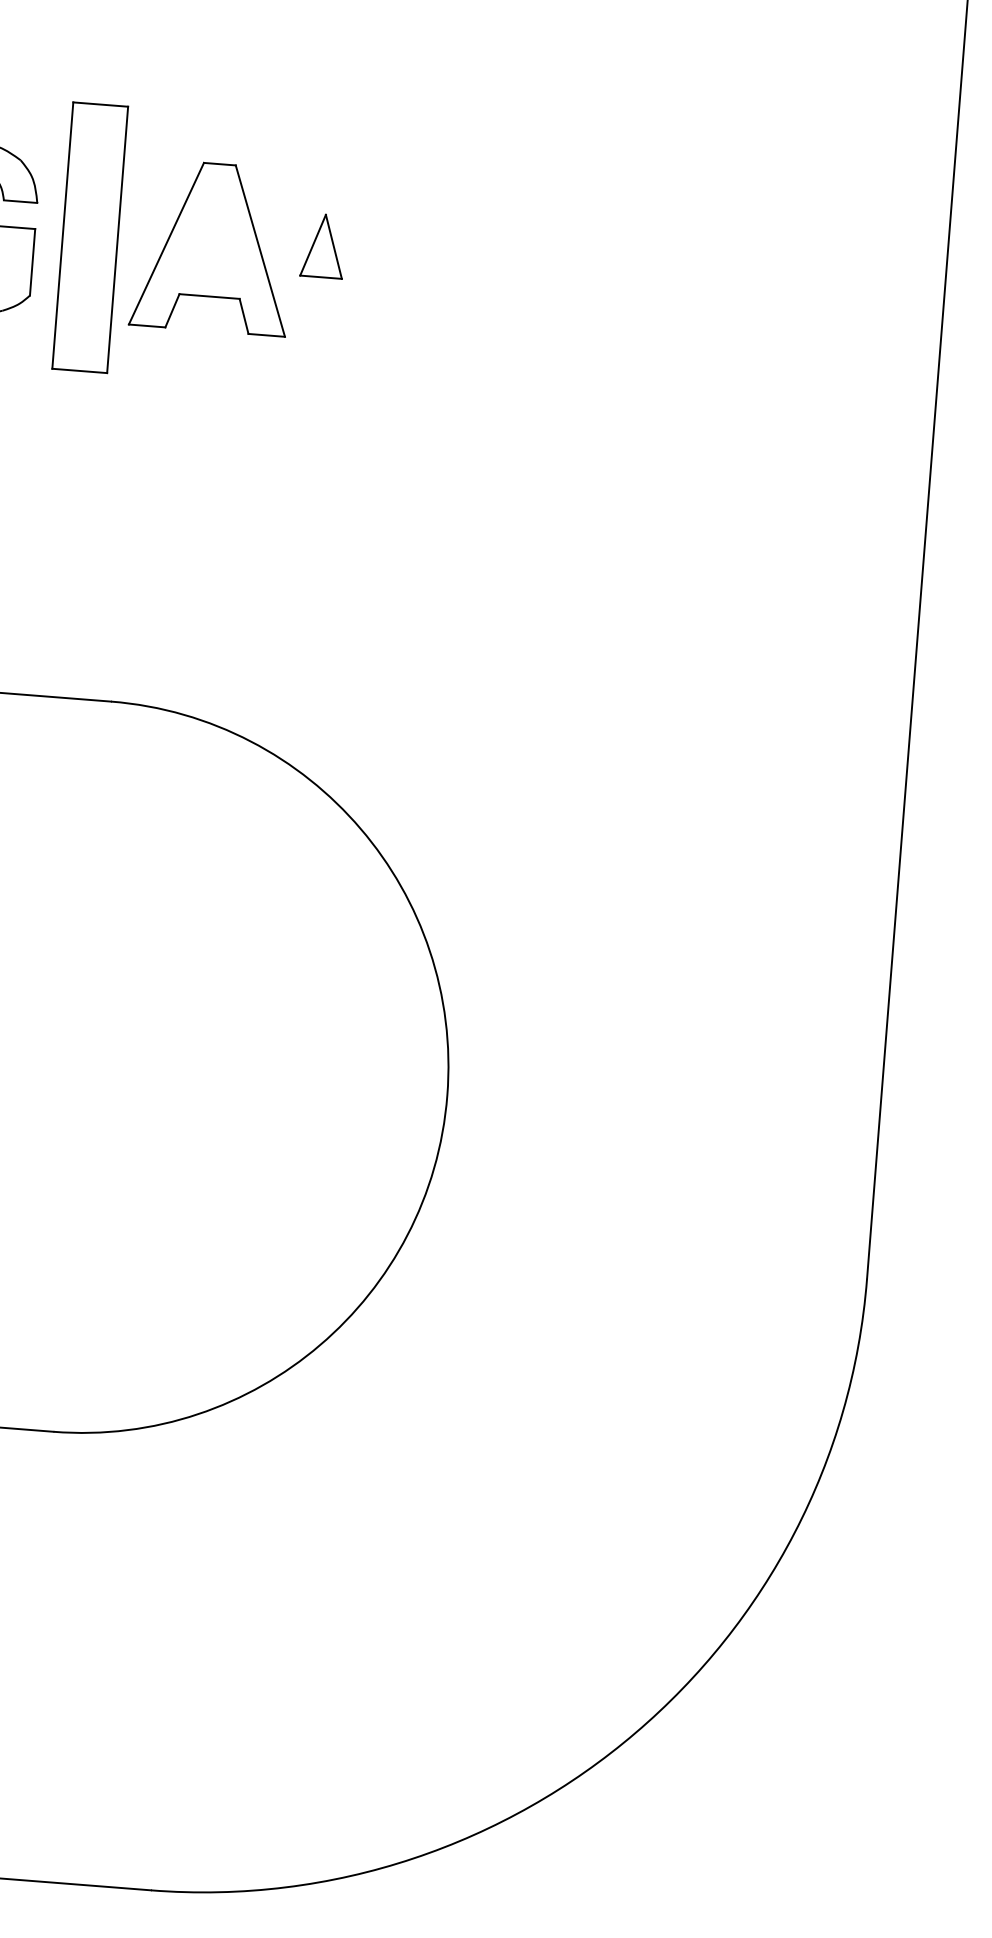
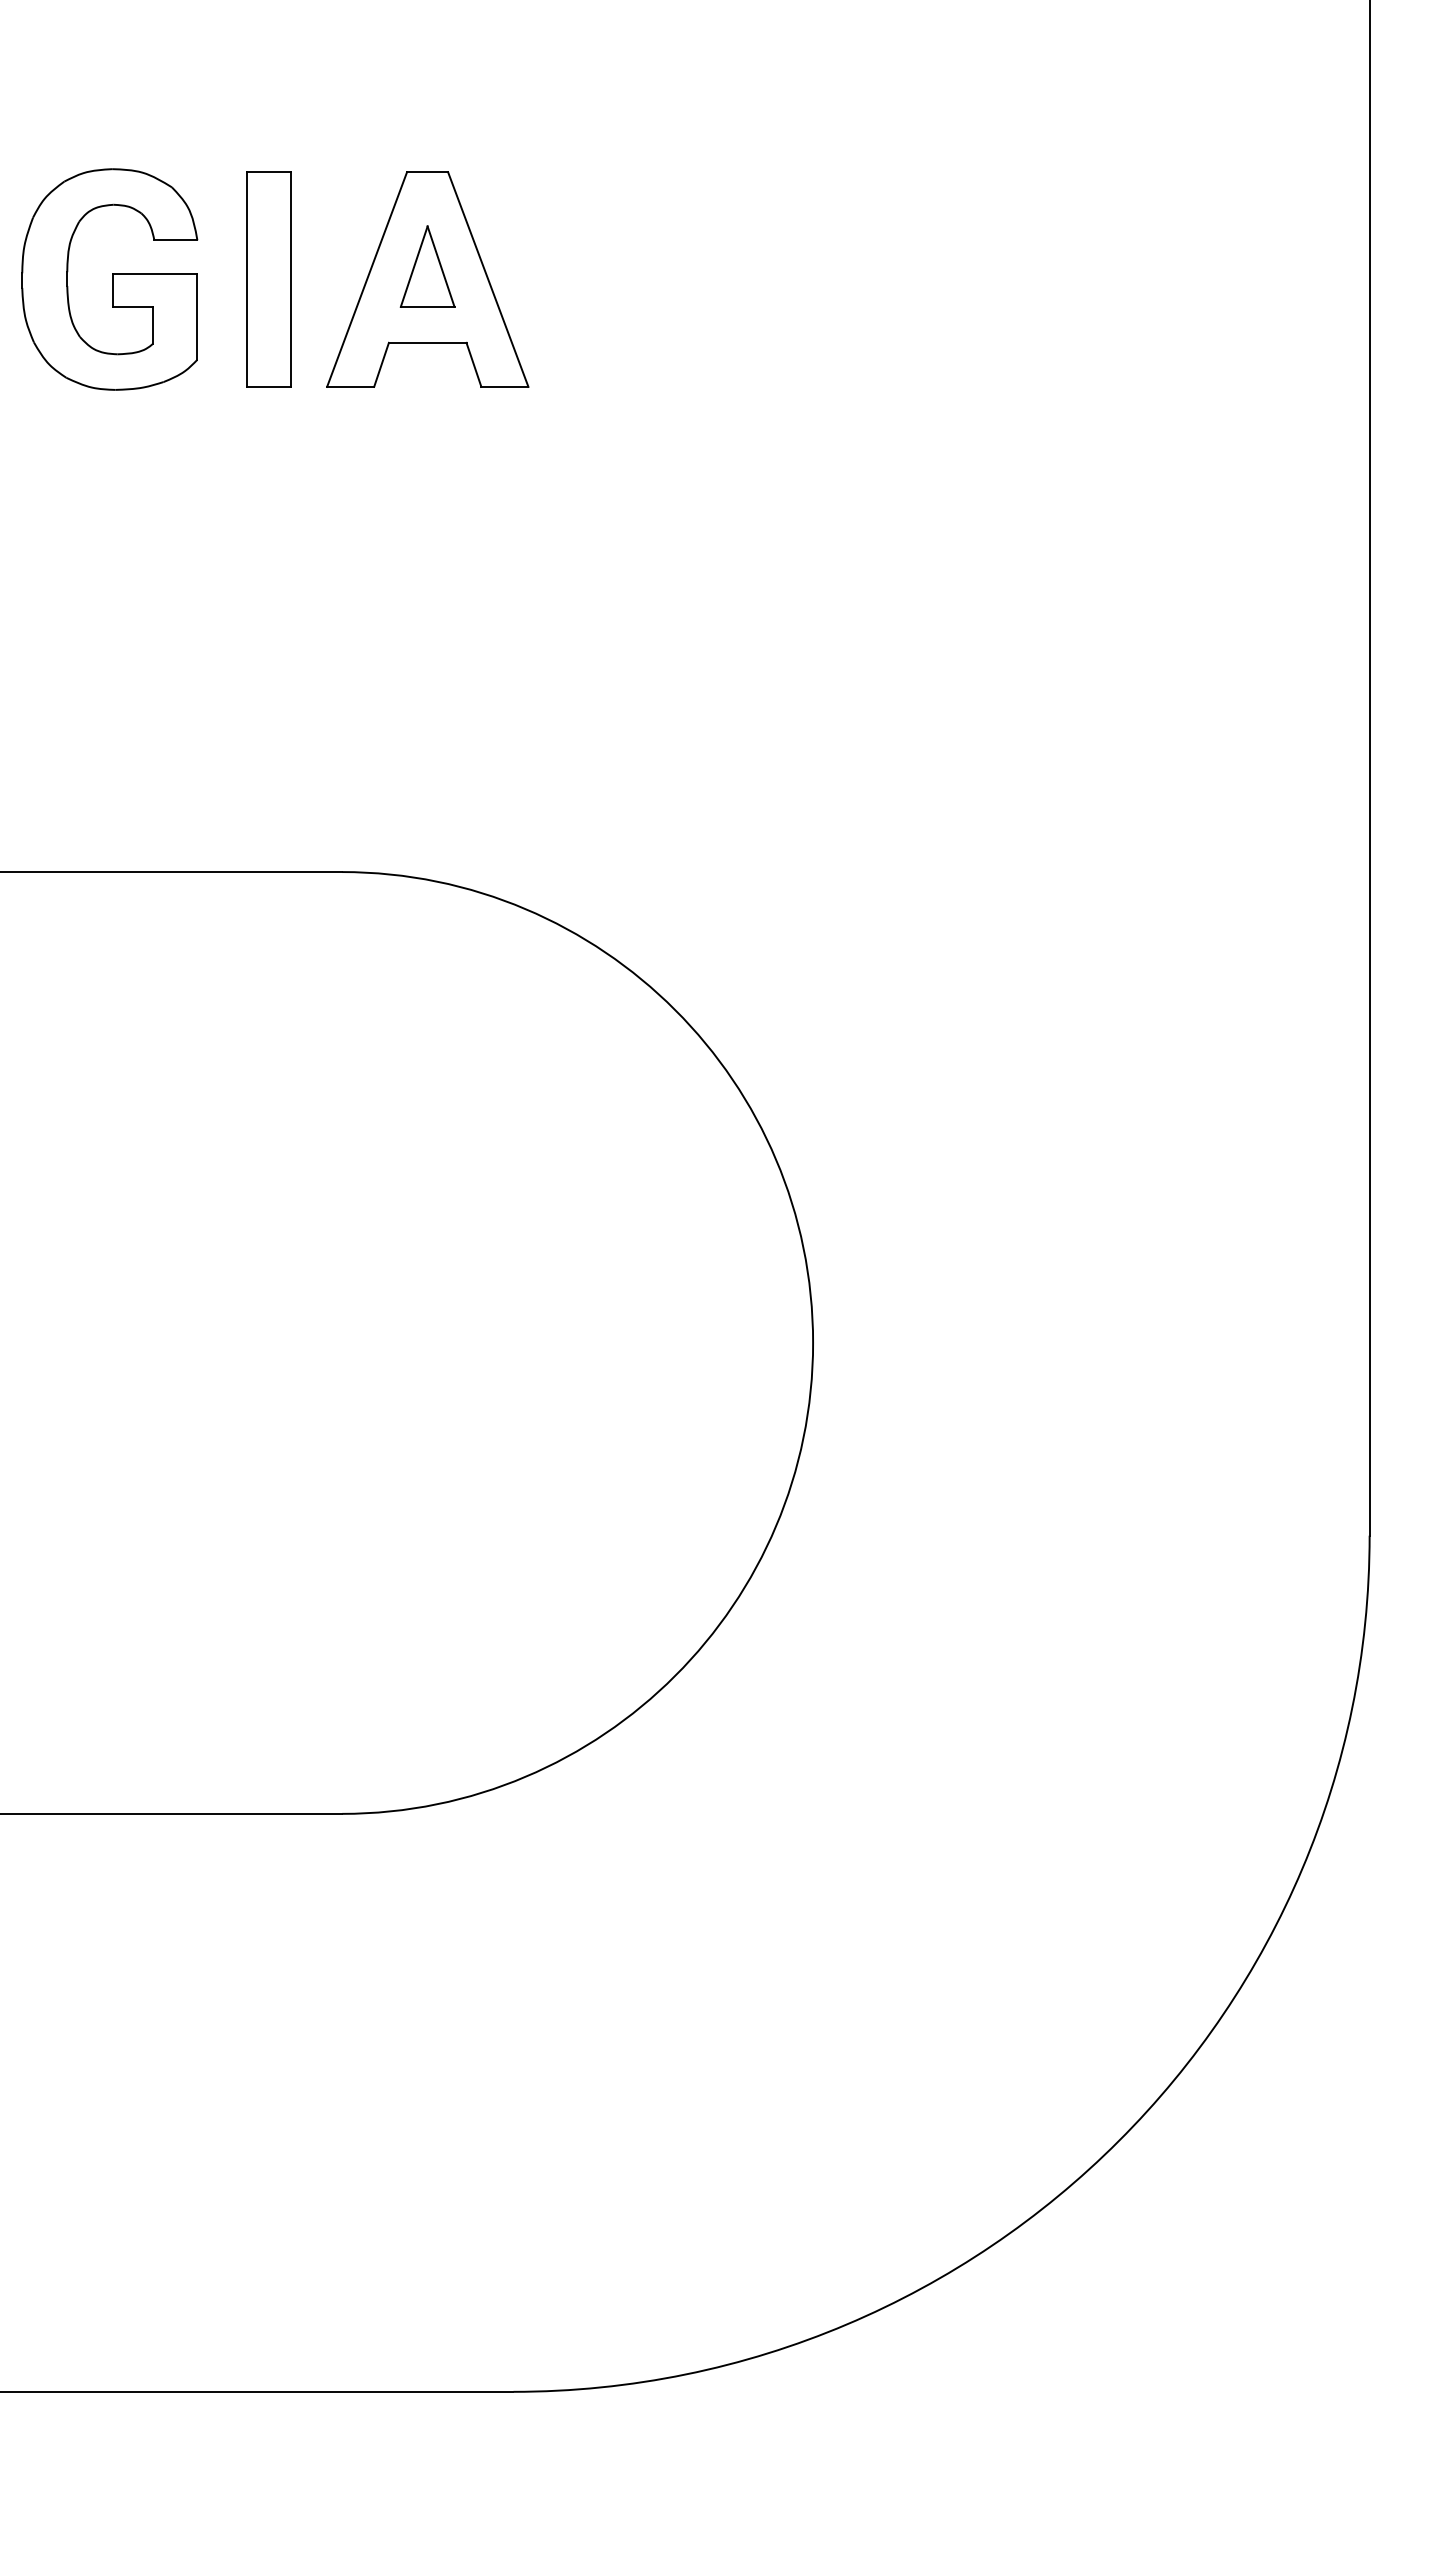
part: (90, 237) -> (268, 279), size x0.62
part: (323, 245) -> (427, 266), moved

